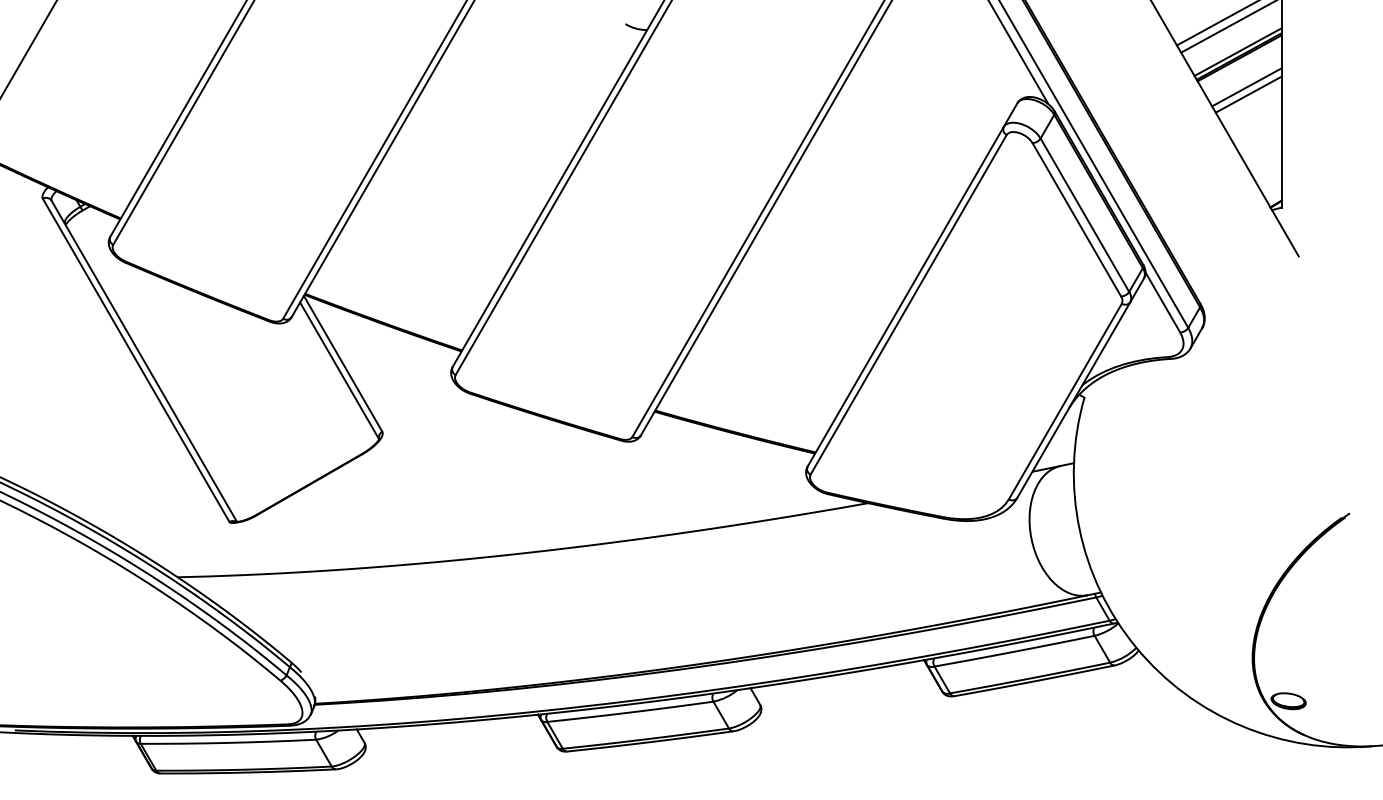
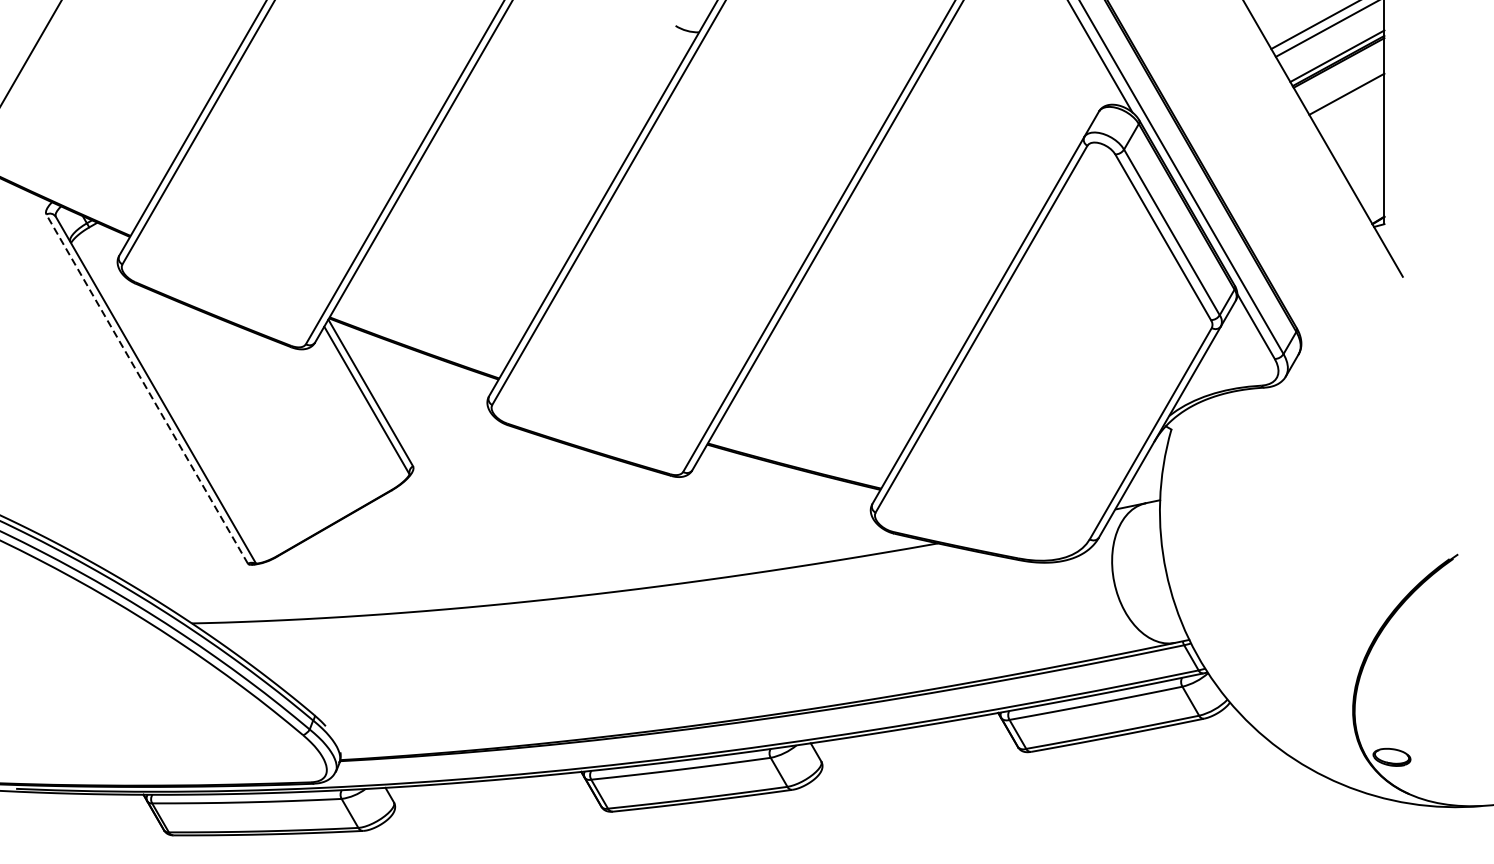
line: (1248, 94) -> (1348, 102), removed
line: (136, 360) -> (147, 389), solid -> dashed

